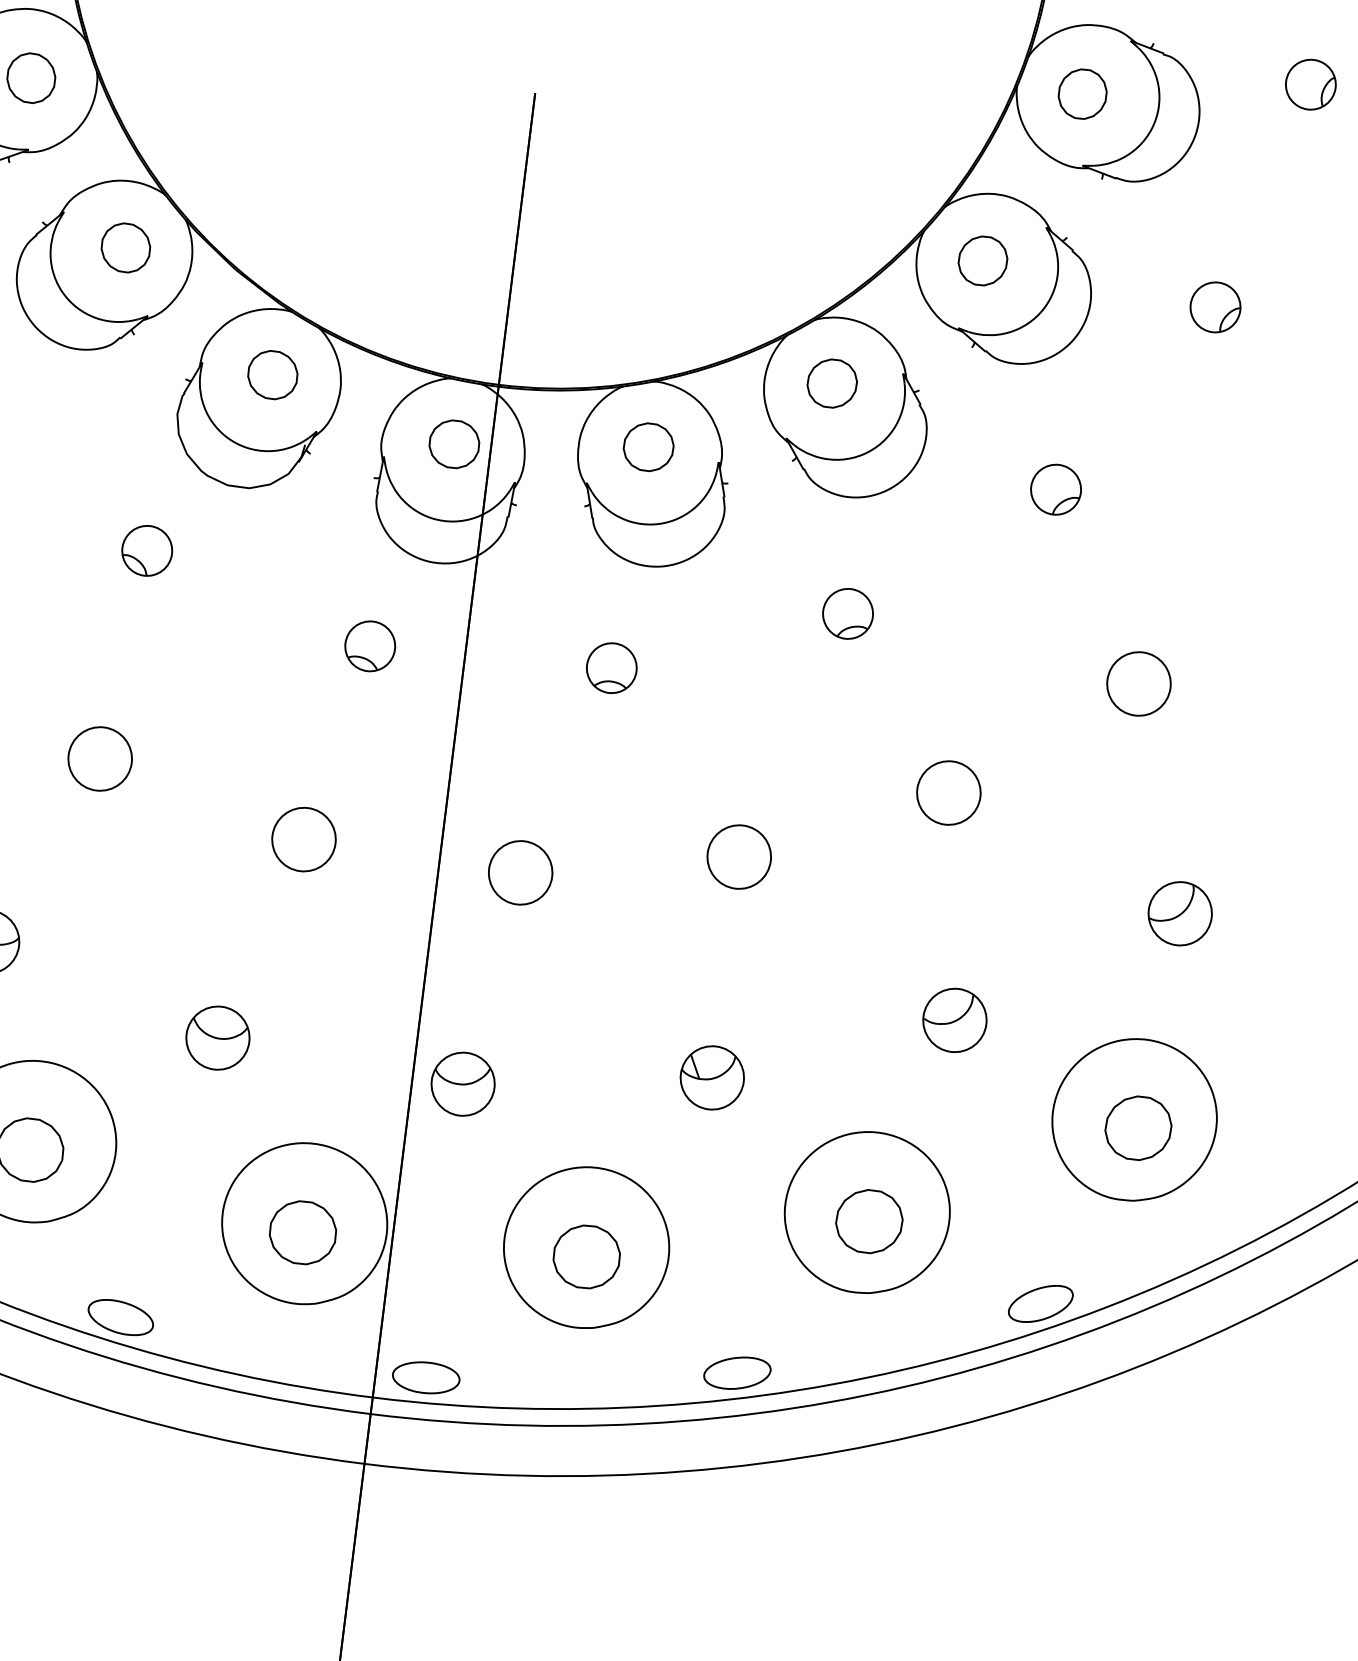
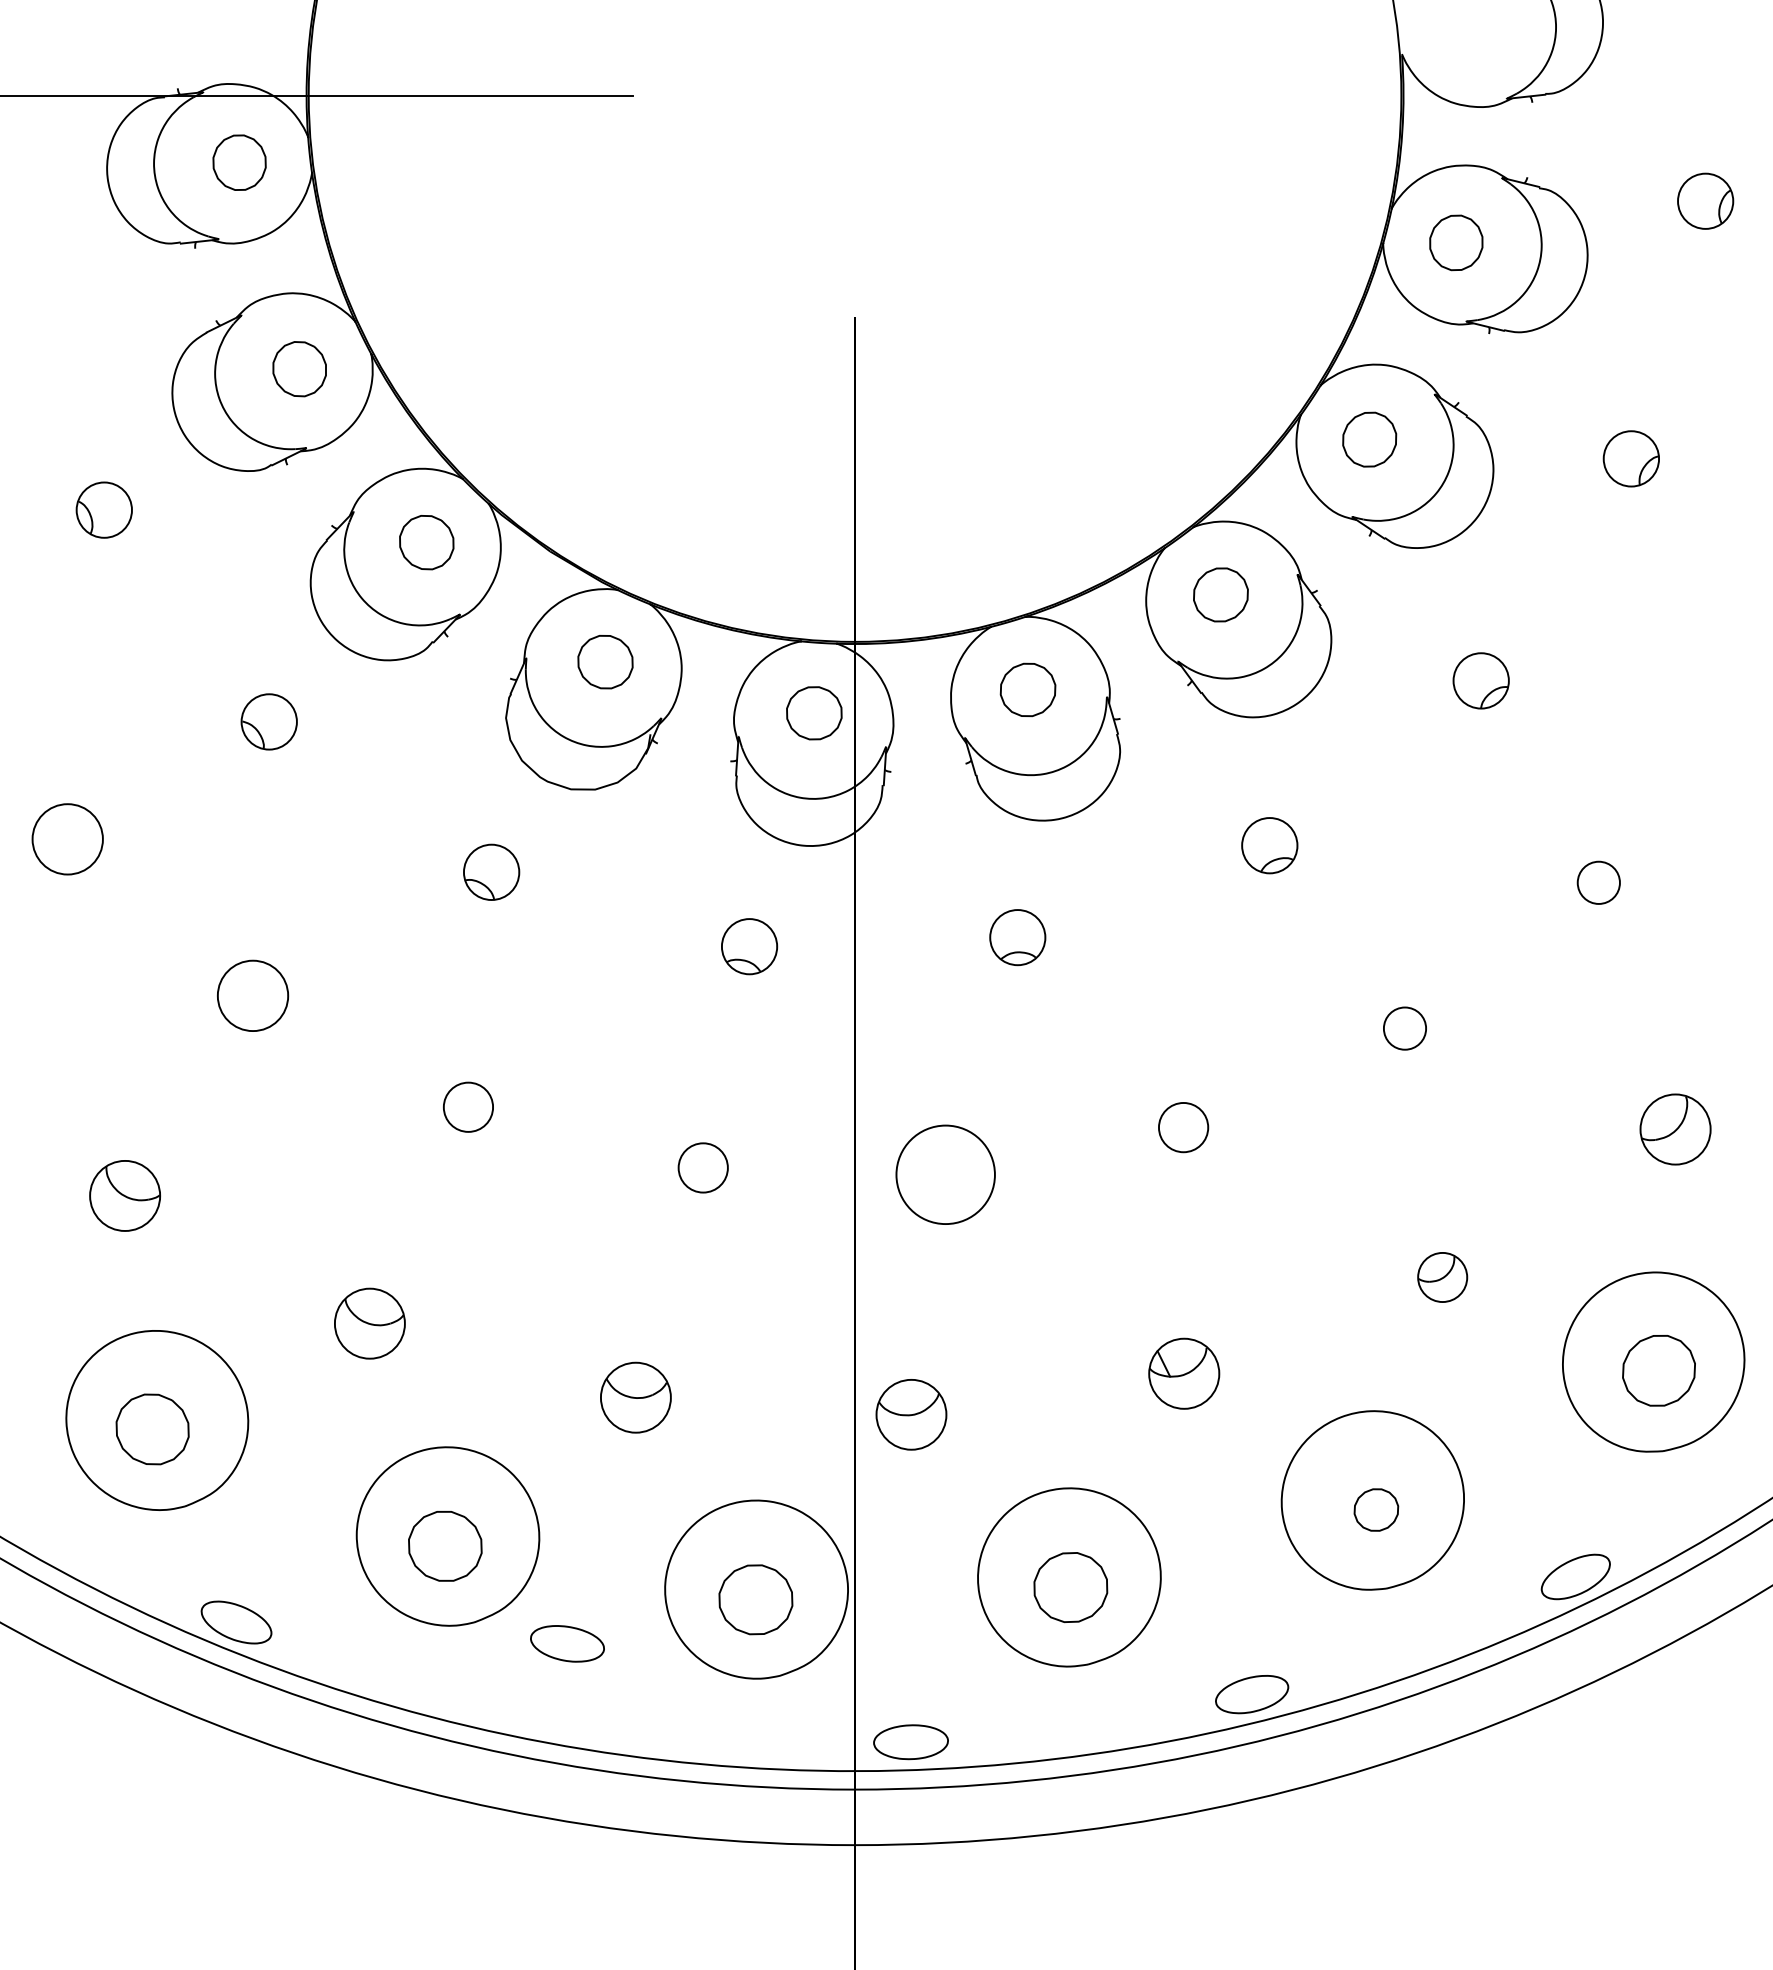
circle: (1138, 683) -> (1598, 882), size x0.6
circle: (100, 759) -> (468, 1107), size x0.7
circle: (948, 792) -> (1404, 1028), size x0.6
circle: (304, 839) -> (703, 1167), size x0.7
circle: (739, 856) -> (1183, 1127), size x0.7
circle: (520, 872) -> (945, 1174), size x1.4
part: (954, 1020) -> (1442, 1277), size x0.7
part: (869, 1221) -> (1376, 1509), size x0.6
part: (120, 1317) -> (567, 1643), moved

